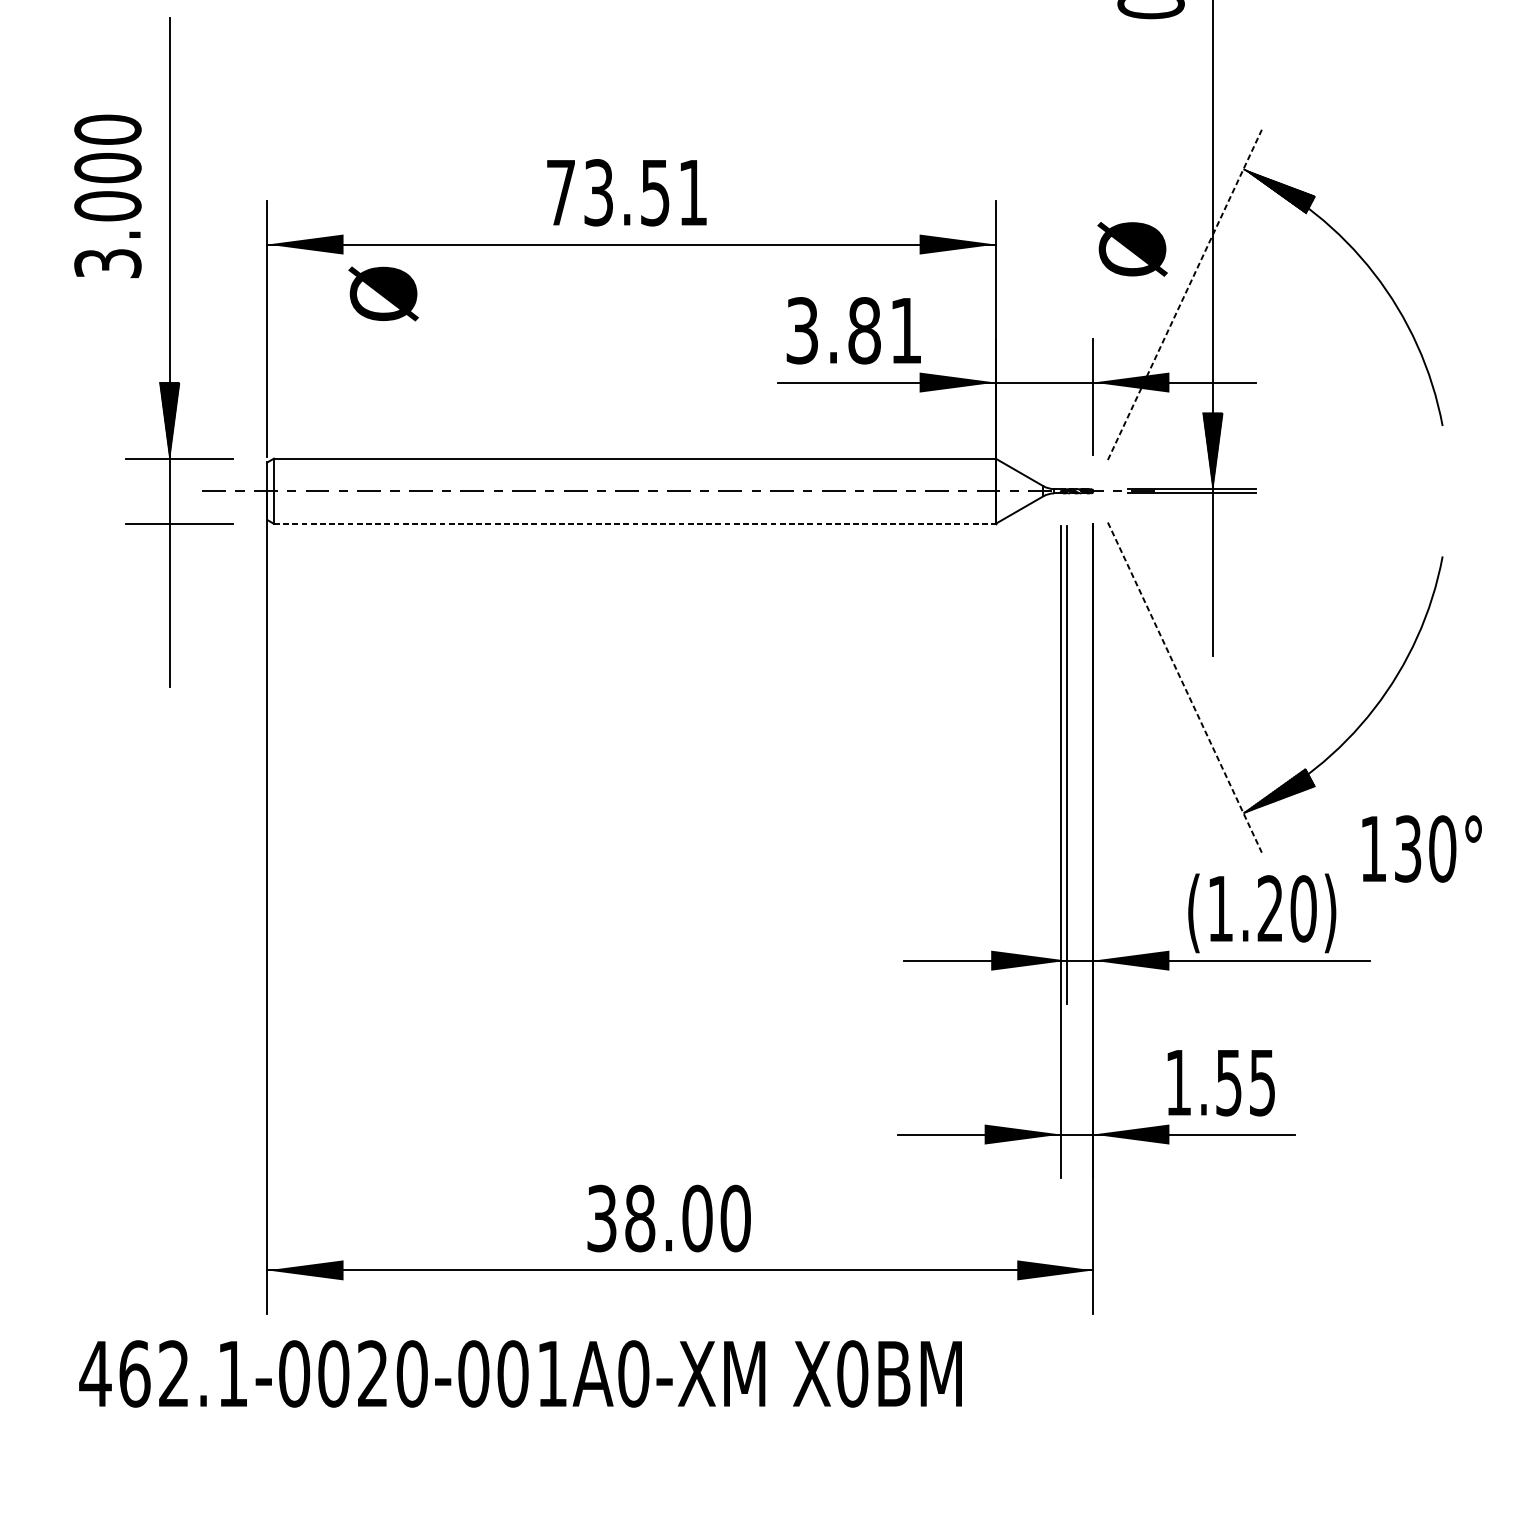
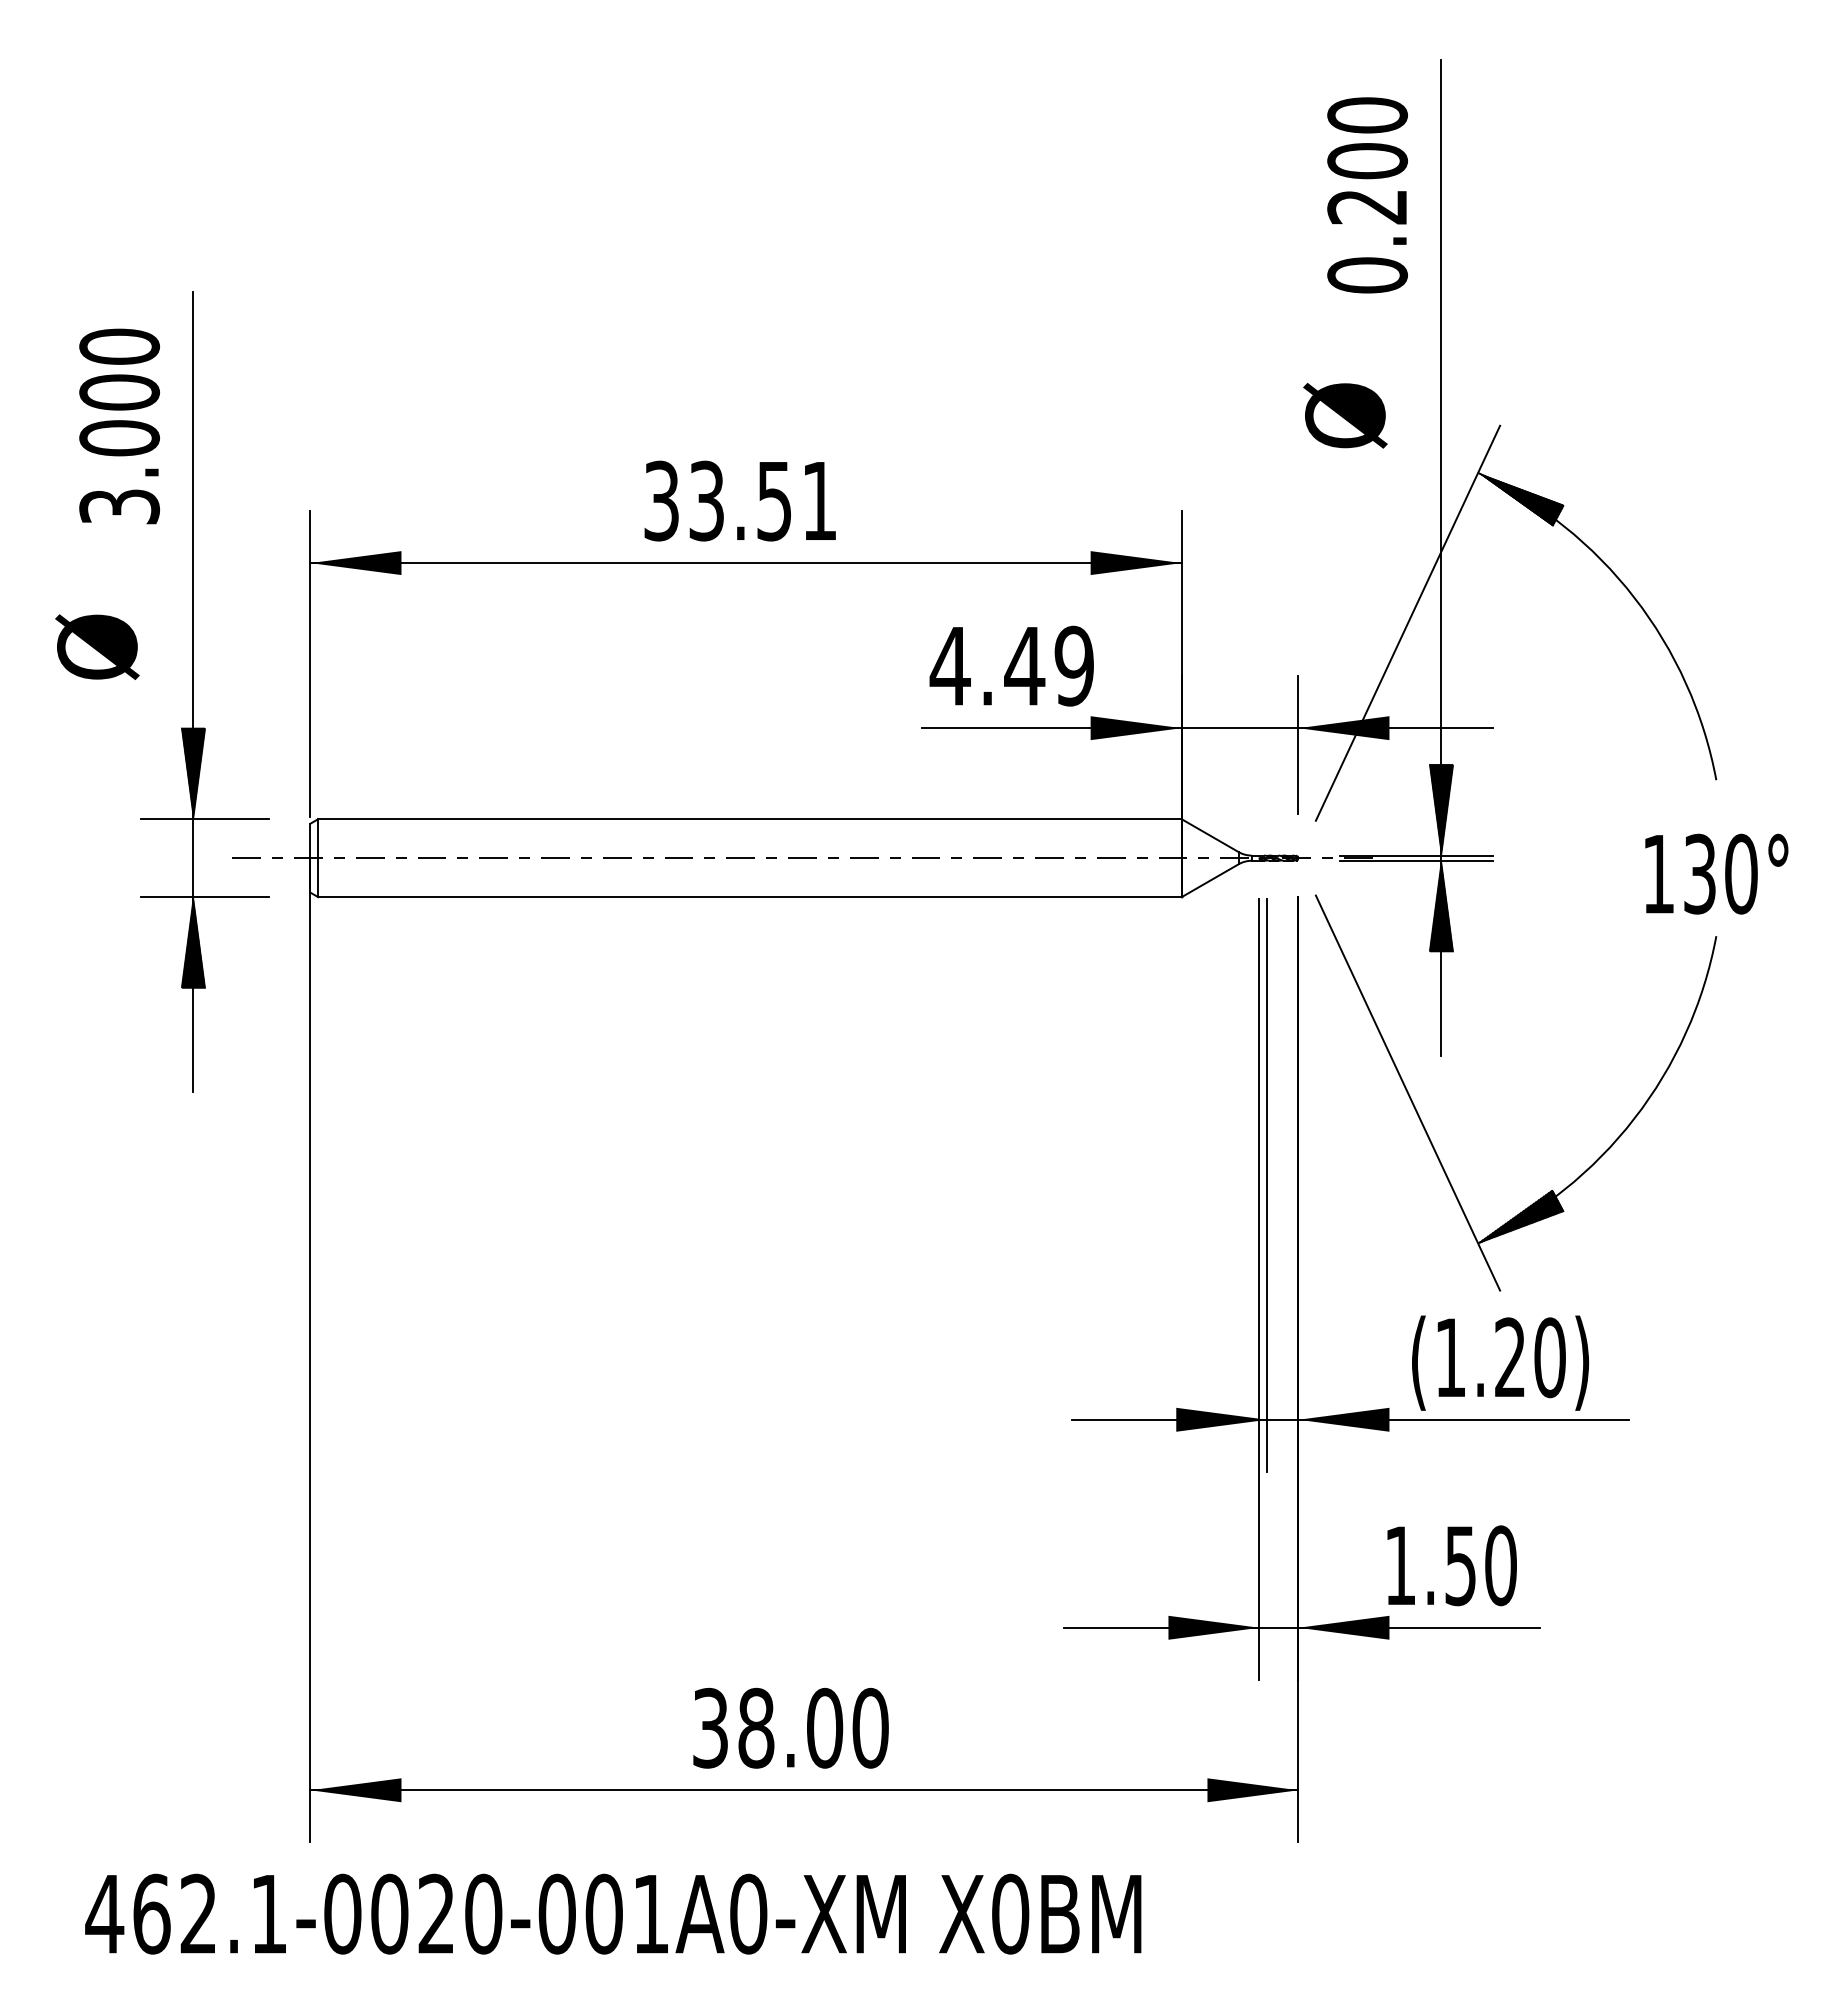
text: (560, 192) -> (661, 500), 73.51 -> 33.51
text: (107, 196) -> (119, 426), moved
text: (1132, 249) -> (1345, 415), moved
text: (383, 293) -> (97, 646), moved
line: (1185, 295) -> (1408, 623), dashed -> solid
text: (853, 330) -> (1011, 665), 3.81 -> 4.49
line: (634, 524) -> (749, 897), dashed -> solid
hatch: (1212, 531) -> (1441, 906), added
hatch: (169, 561) -> (193, 942), added
line: (1185, 687) -> (1408, 1093), dashed -> solid
text: (1421, 848) -> (1716, 873), moved
text: (1262, 1082) -> (1500, 1565), 1.55 -> 1.50

